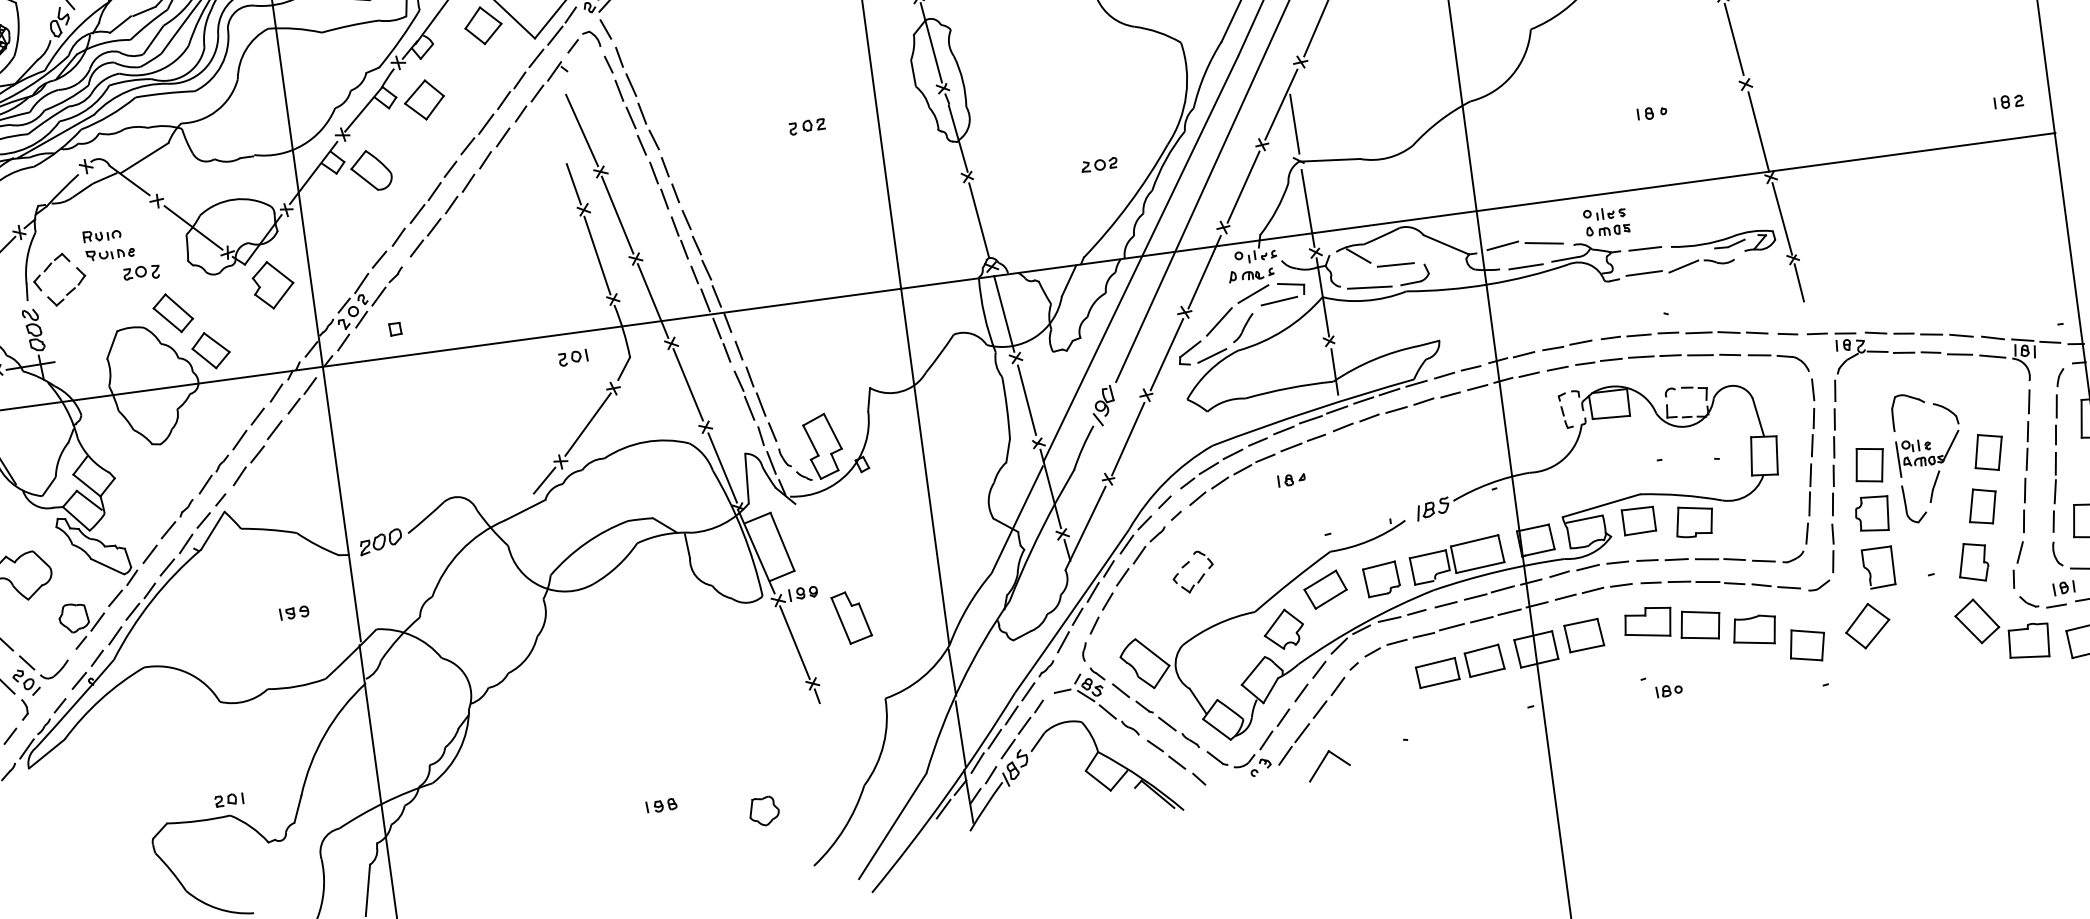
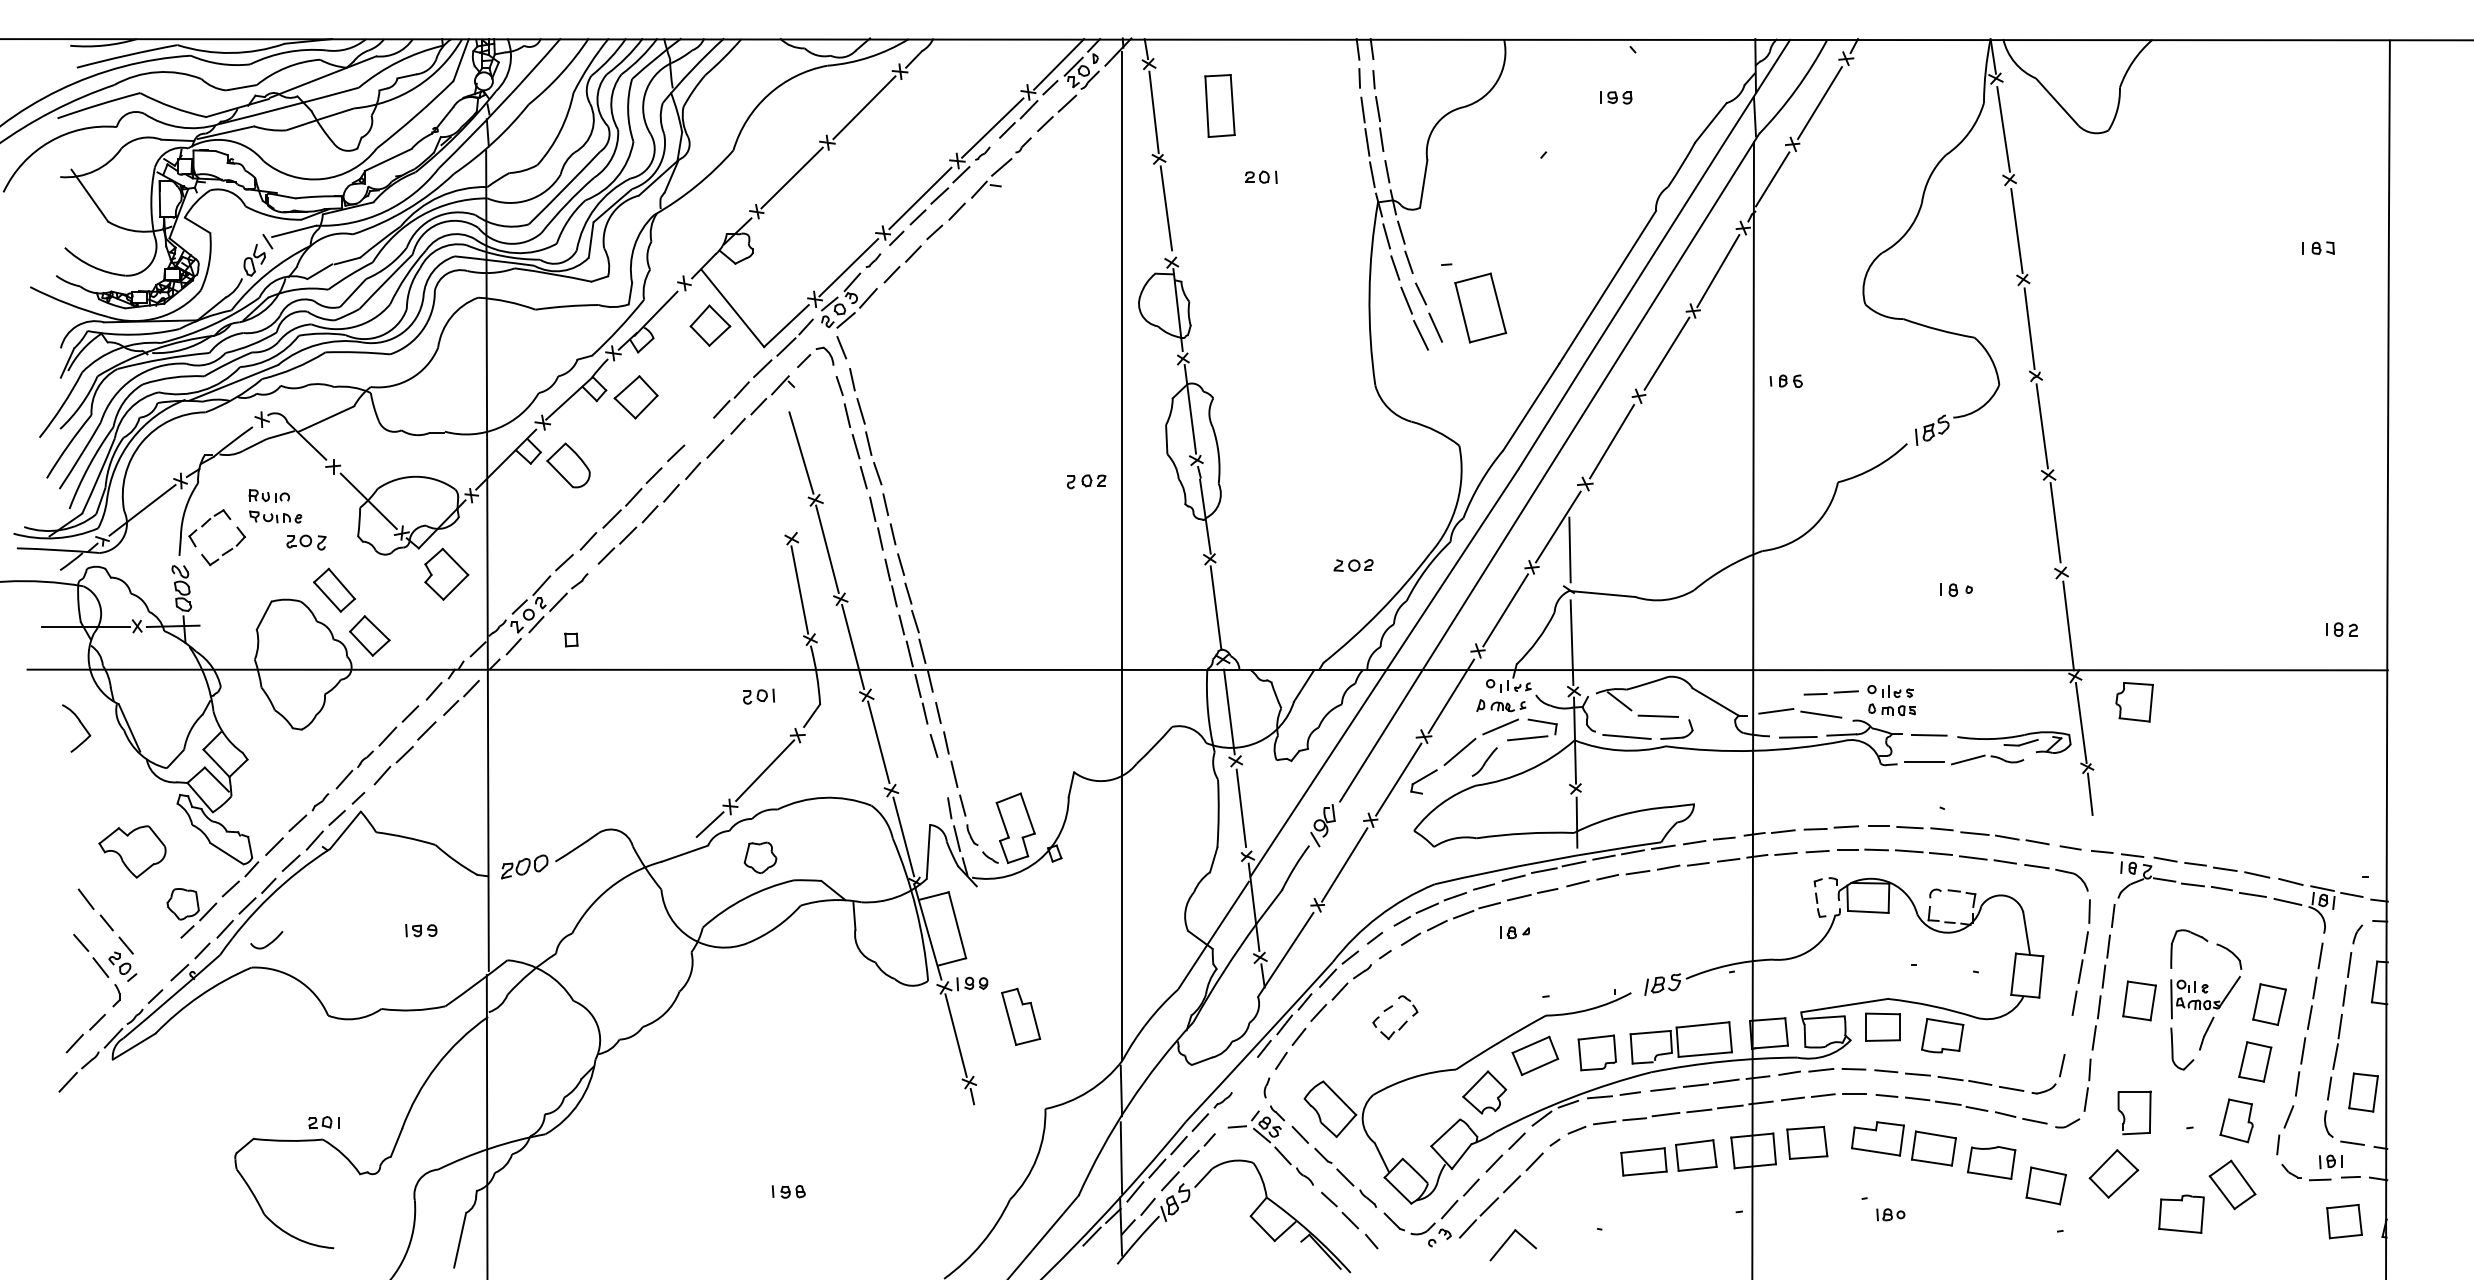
line: (486, 124) -> (699, 432), removed
part: (807, 126) -> (1086, 481), moved
line: (573, 184) -> (784, 509), removed
line: (1552, 221) -> (1833, 692), added
line: (1212, 355) -> (1447, 787), removed
line: (749, 408) -> (941, 776), removed
line: (1809, 503) -> (2069, 1033), removed
part: (1872, 514) -> (2134, 702), moved
part: (2028, 640) -> (2181, 1213), moved
line: (1063, 642) -> (1245, 1074), removed
part: (54, 670) -> (266, 940), moved
part: (764, 811) -> (760, 857), moved

